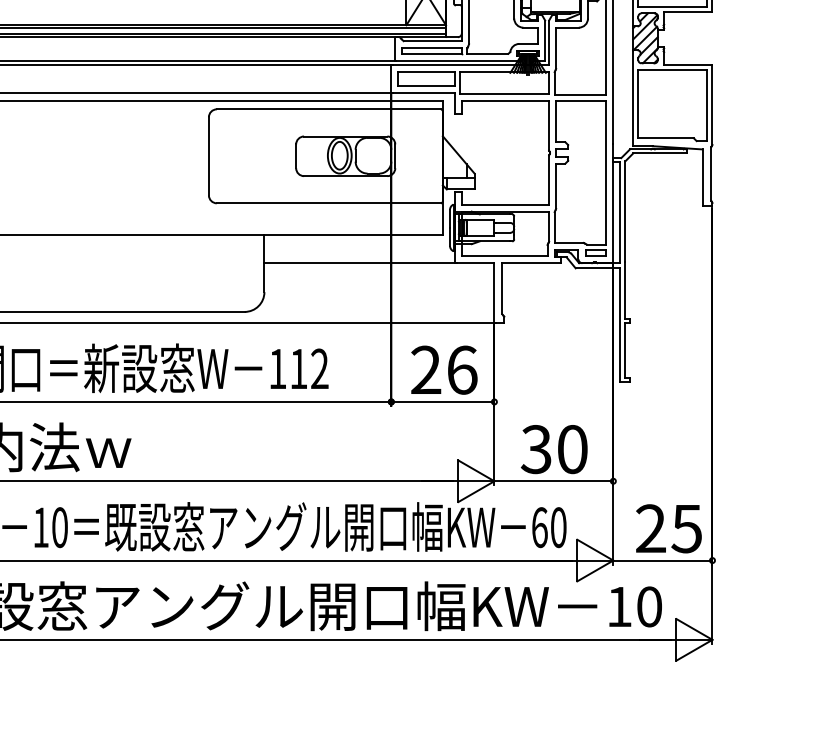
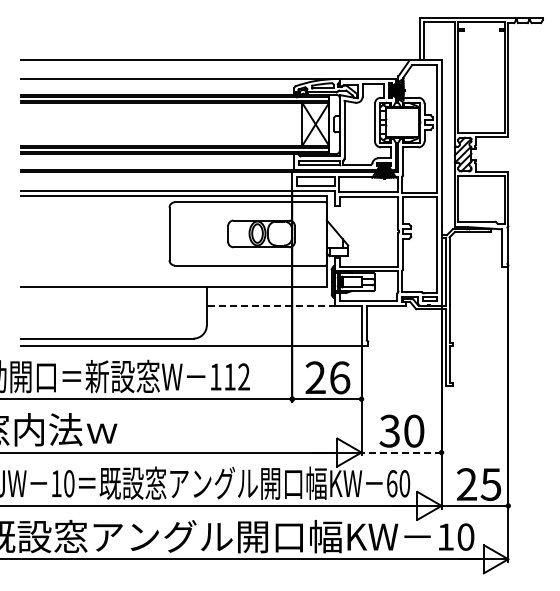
line: (360, 262) -> (271, 305), solid -> dashed
line: (553, 481) -> (401, 452), solid -> dashed

